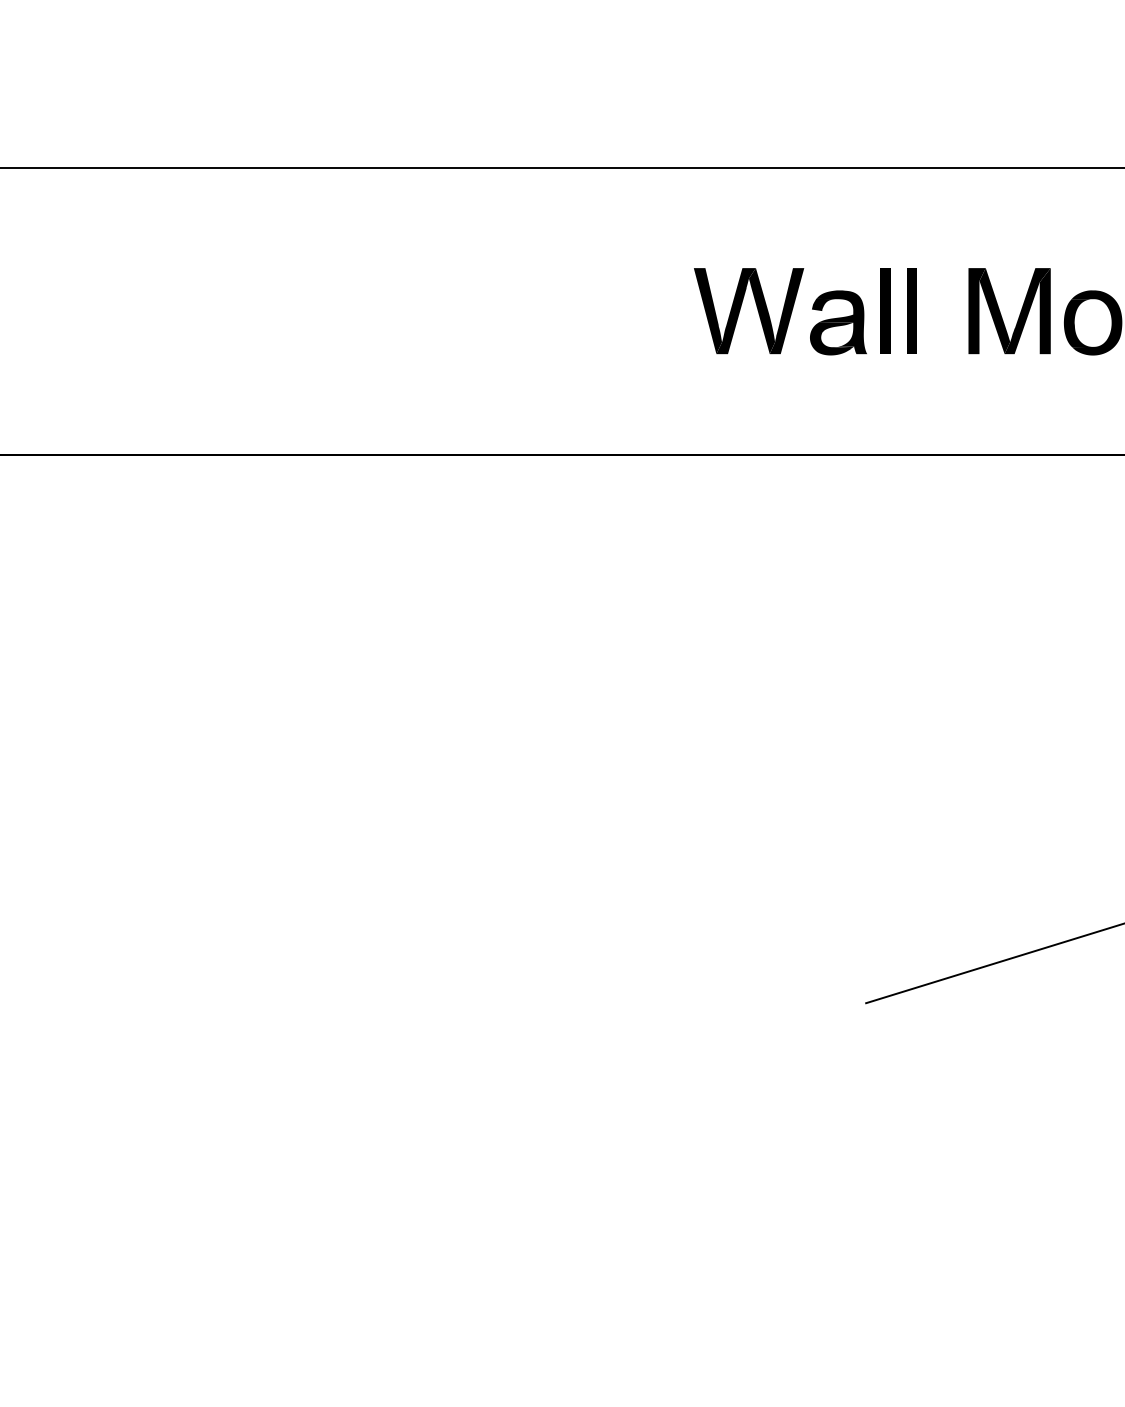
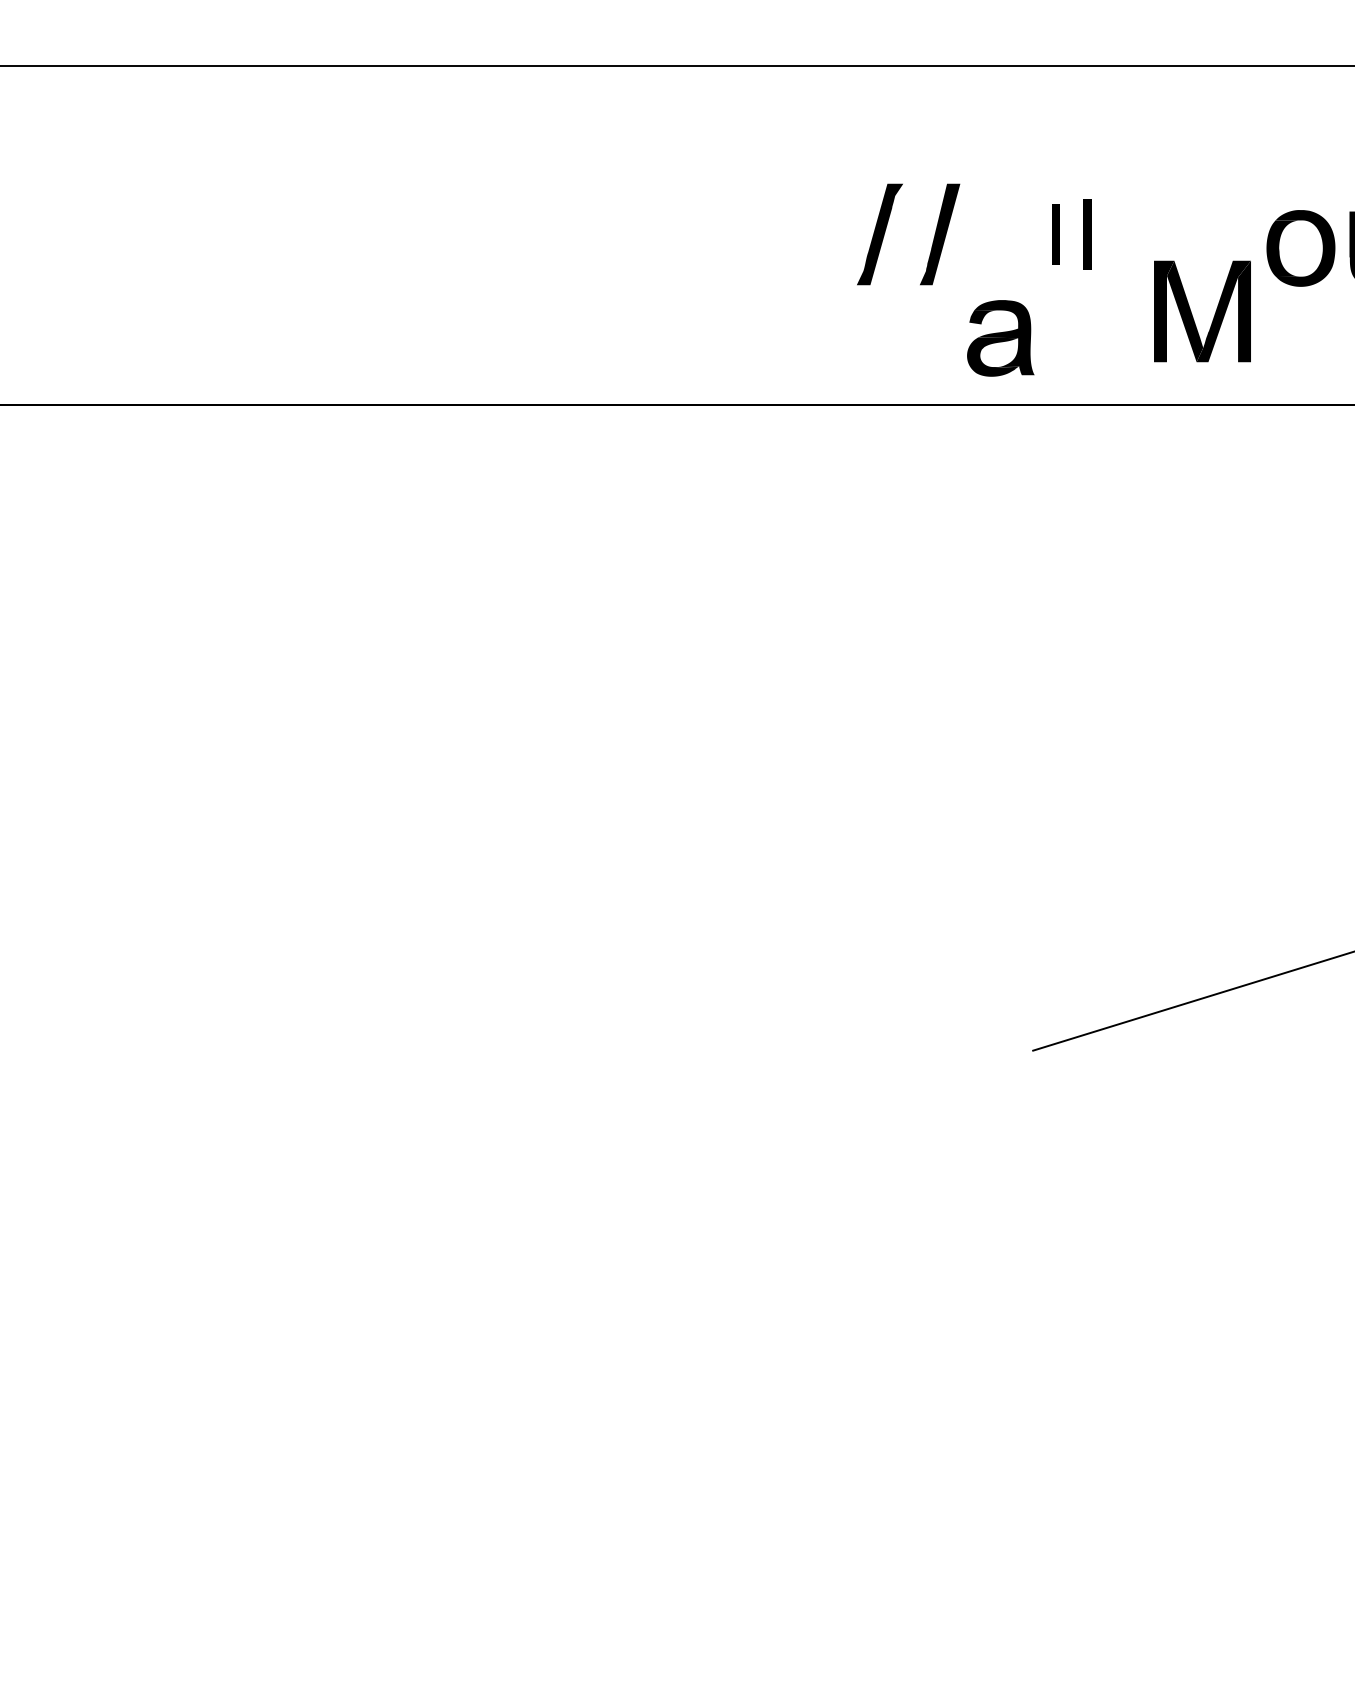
fill: (707, 311) -> (846, 234), removed
fill: (761, 311) -> (910, 234), removed
part: (884, 311) -> (1055, 234), size x0.6
part: (912, 311) -> (1087, 234), size x0.7
part: (1001, 313) -> (1192, 314), moved
part: (838, 323) -> (1000, 338), moved

